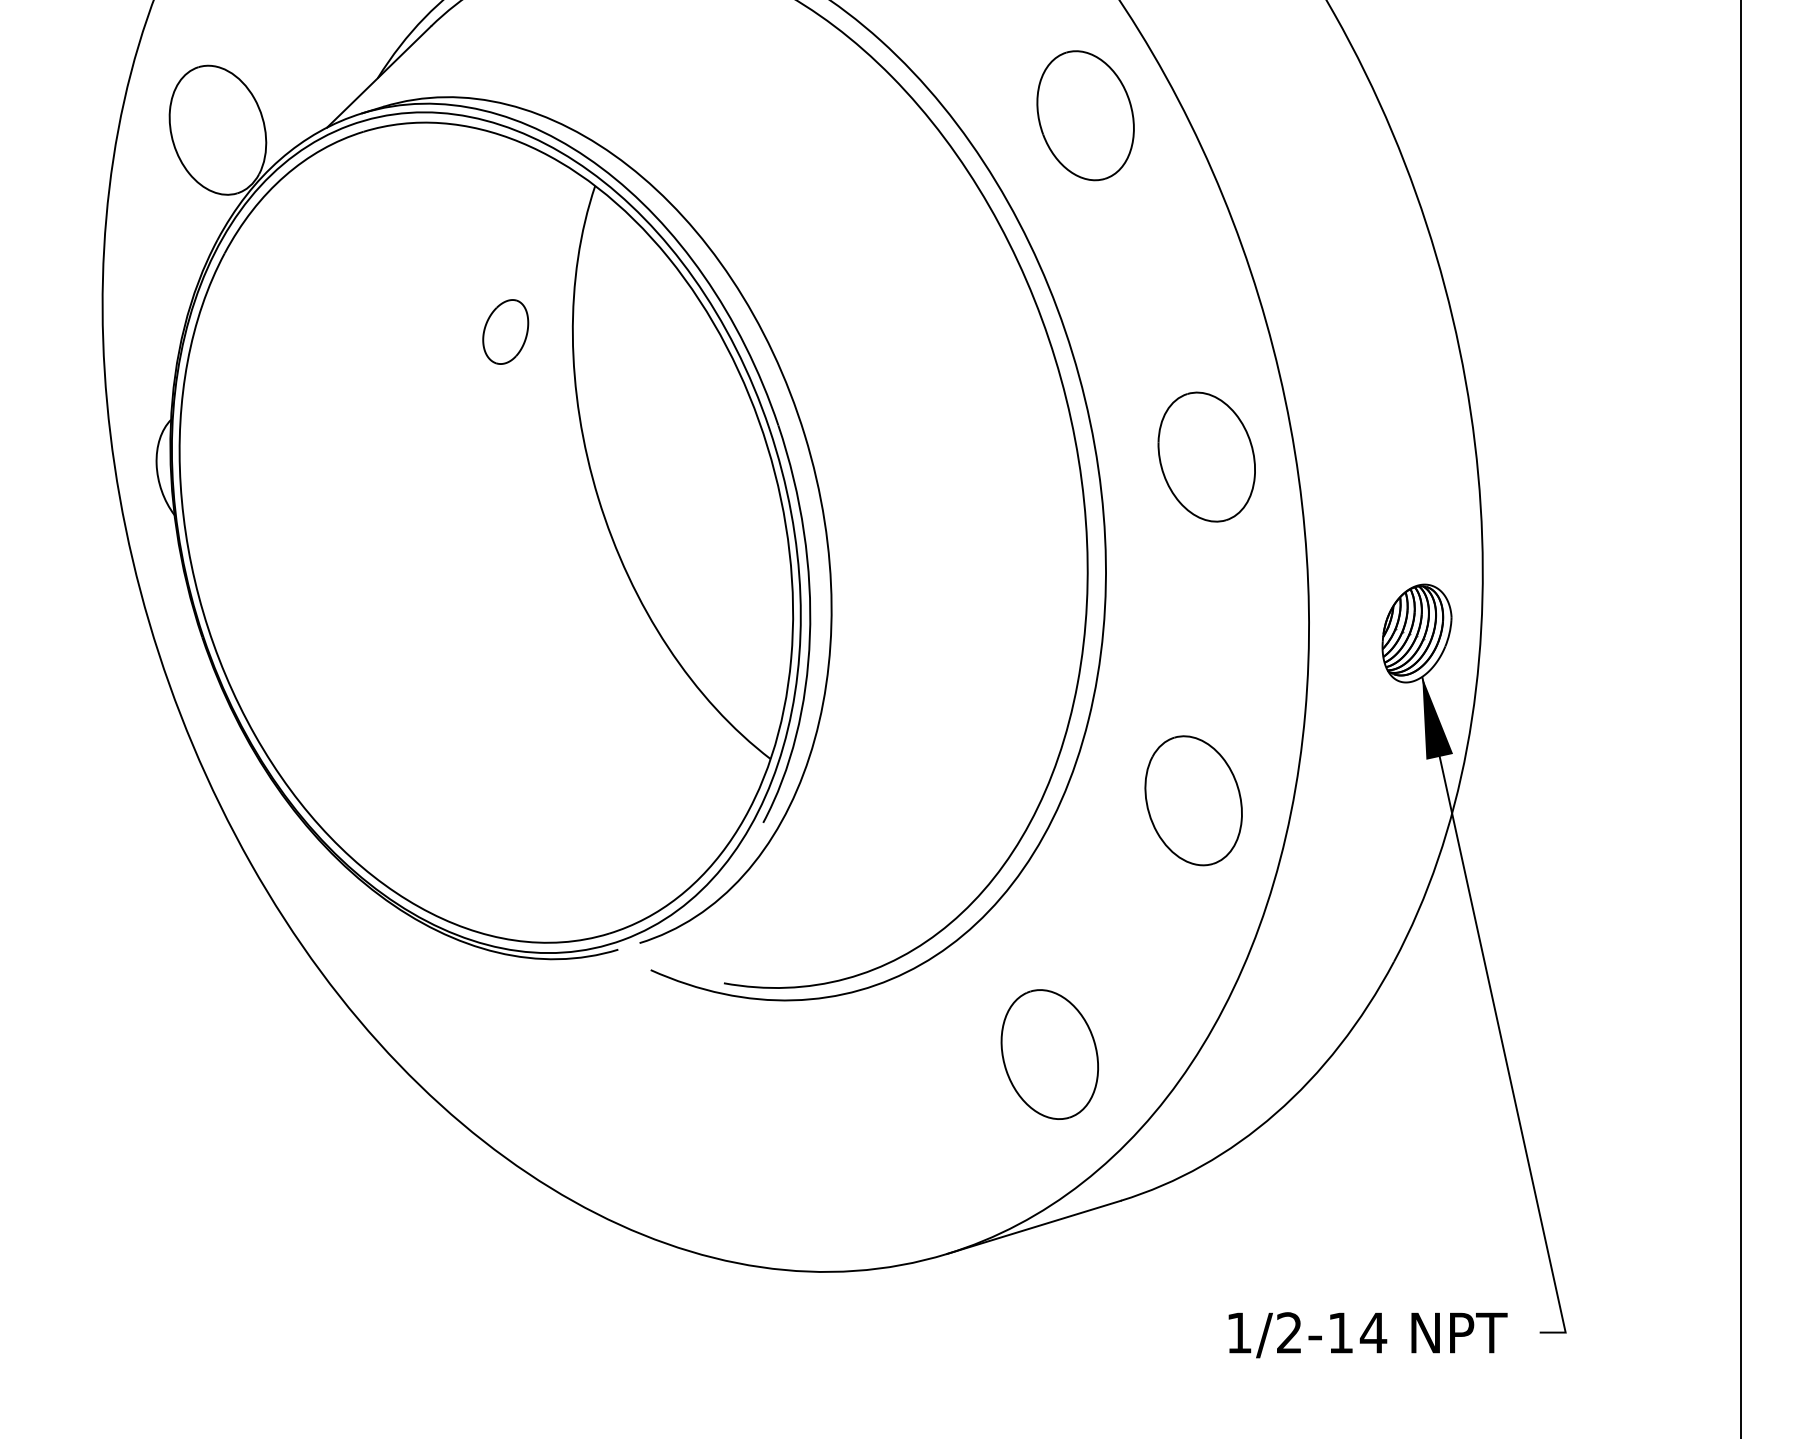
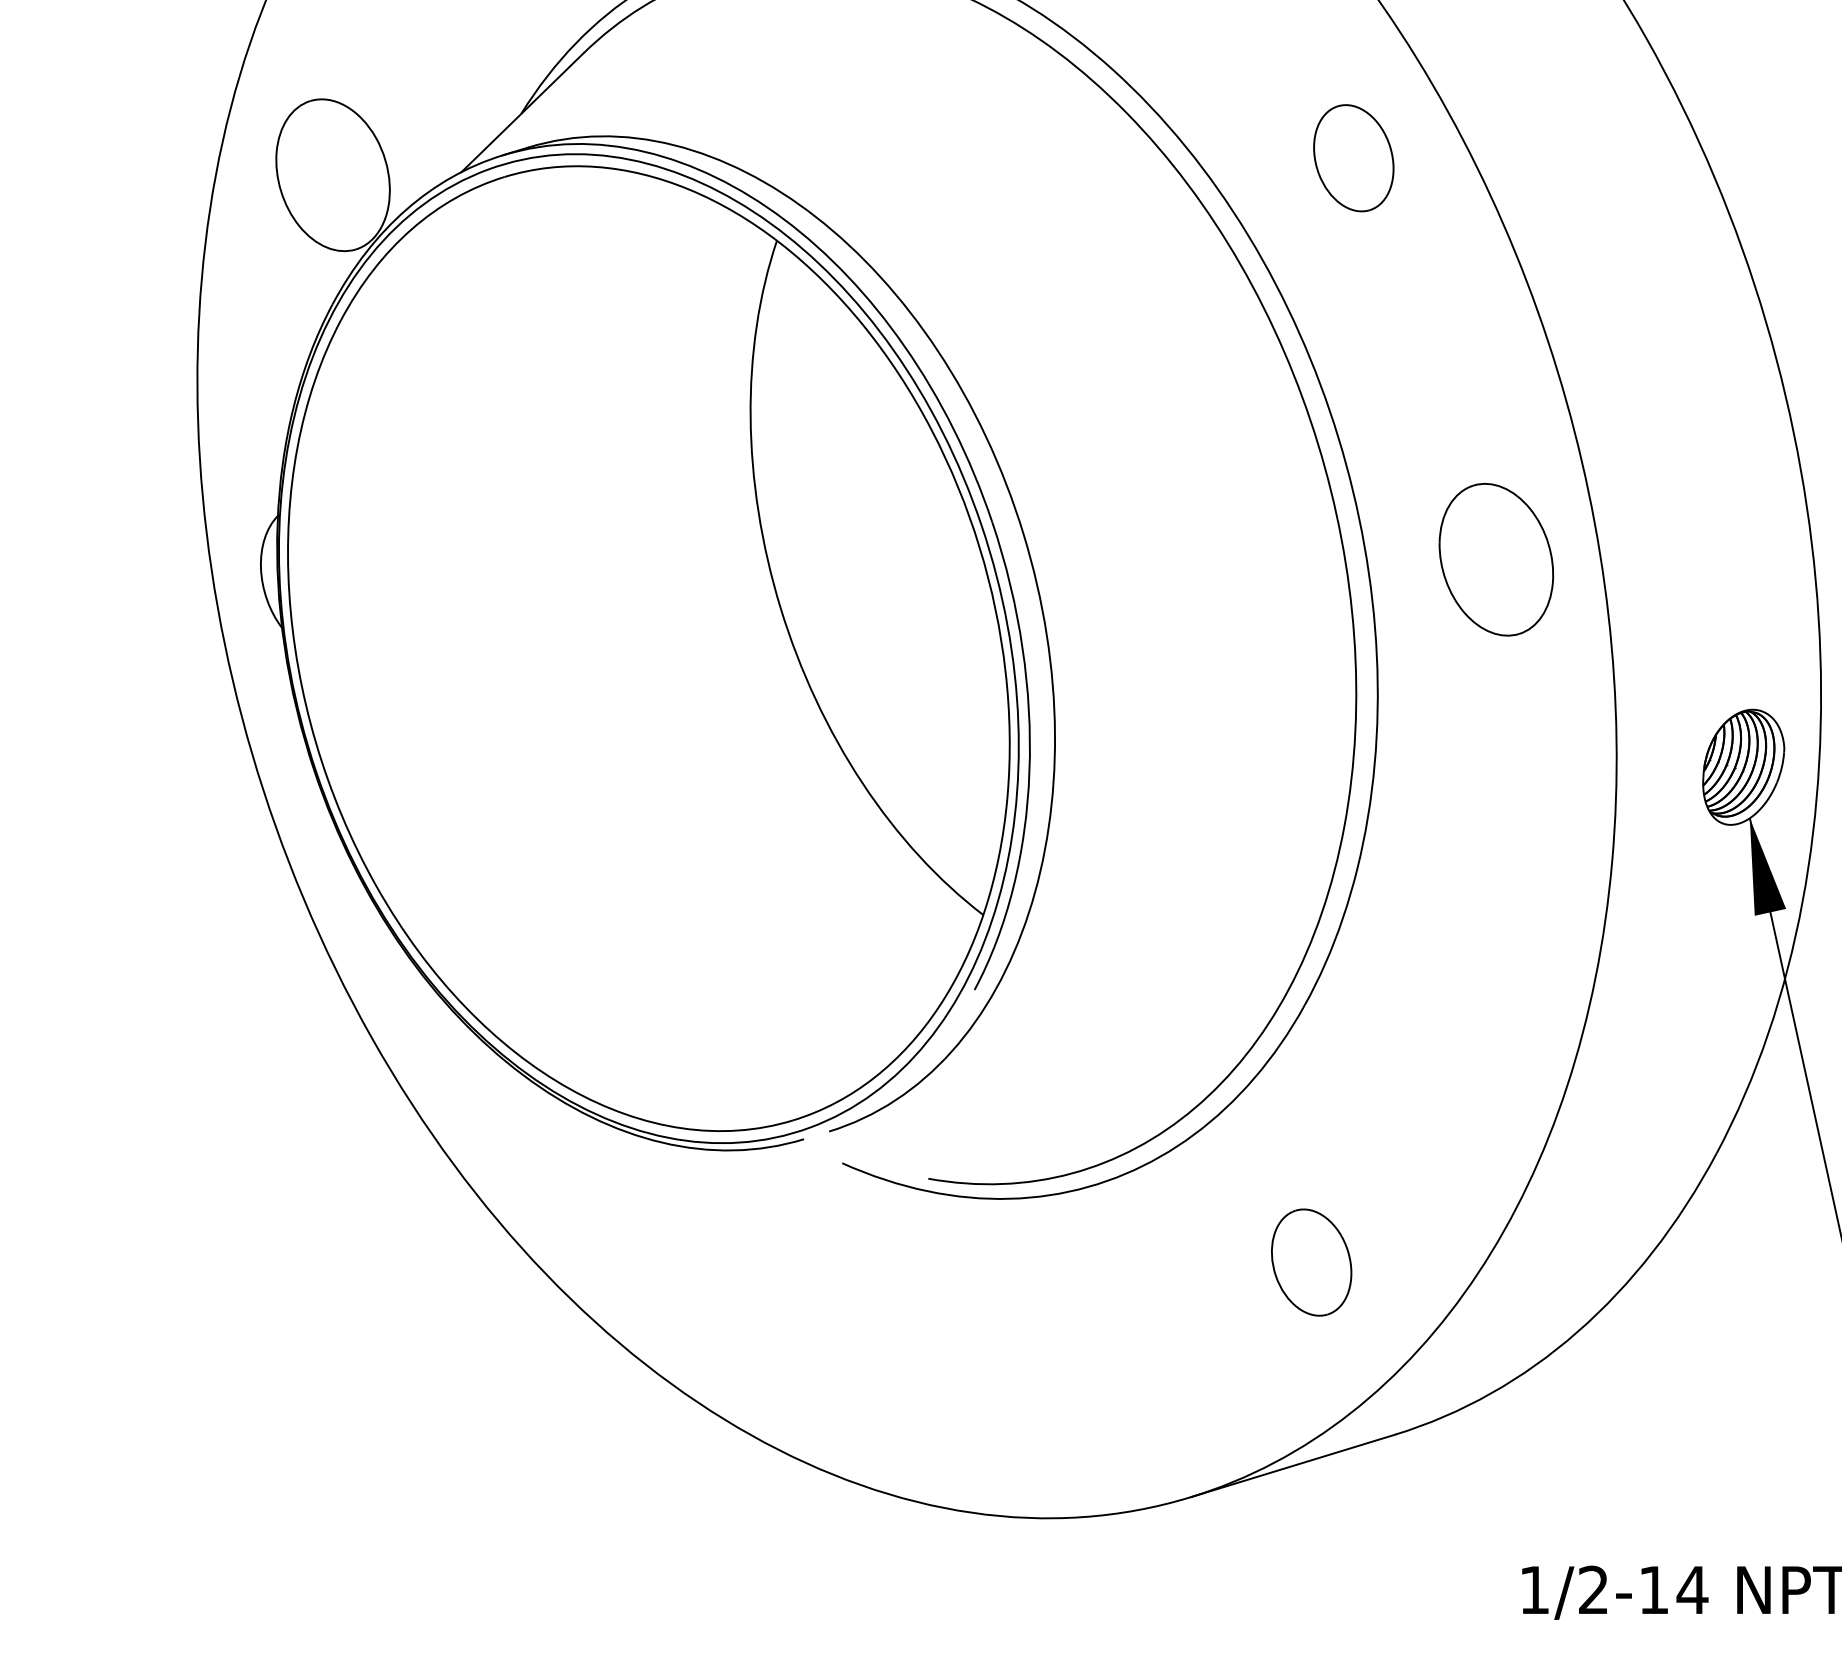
part: (1085, 115) -> (1353, 157), size x0.7
part: (505, 331) -> (671, 411), removed
part: (1193, 800) -> (1480, 963), removed
part: (1049, 1054) -> (1311, 1262), size x0.7

